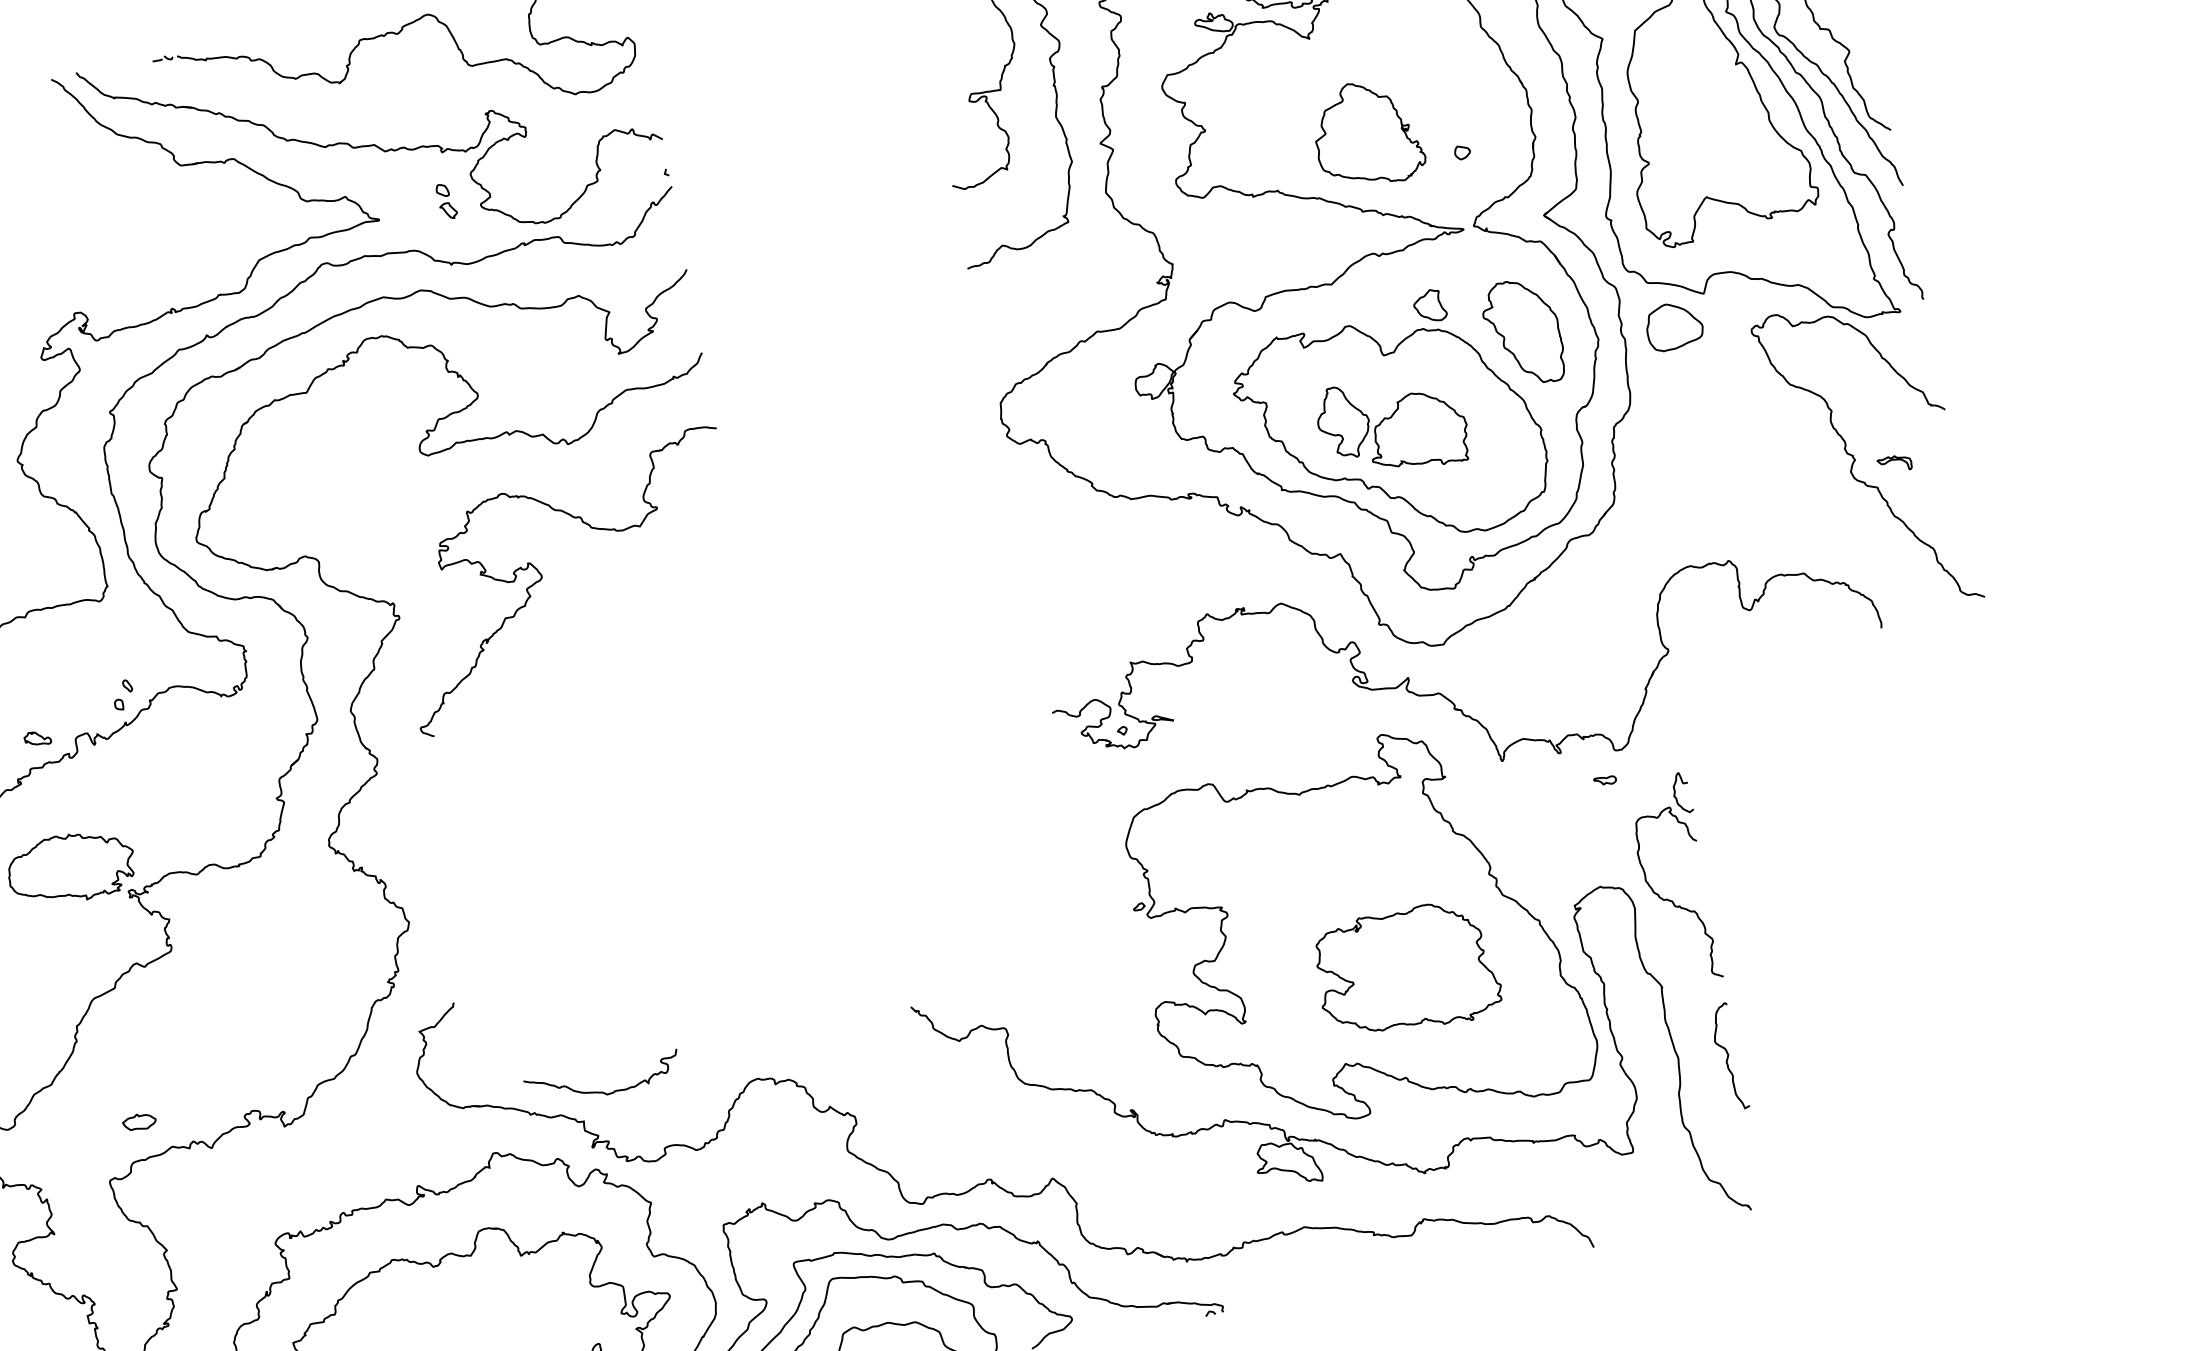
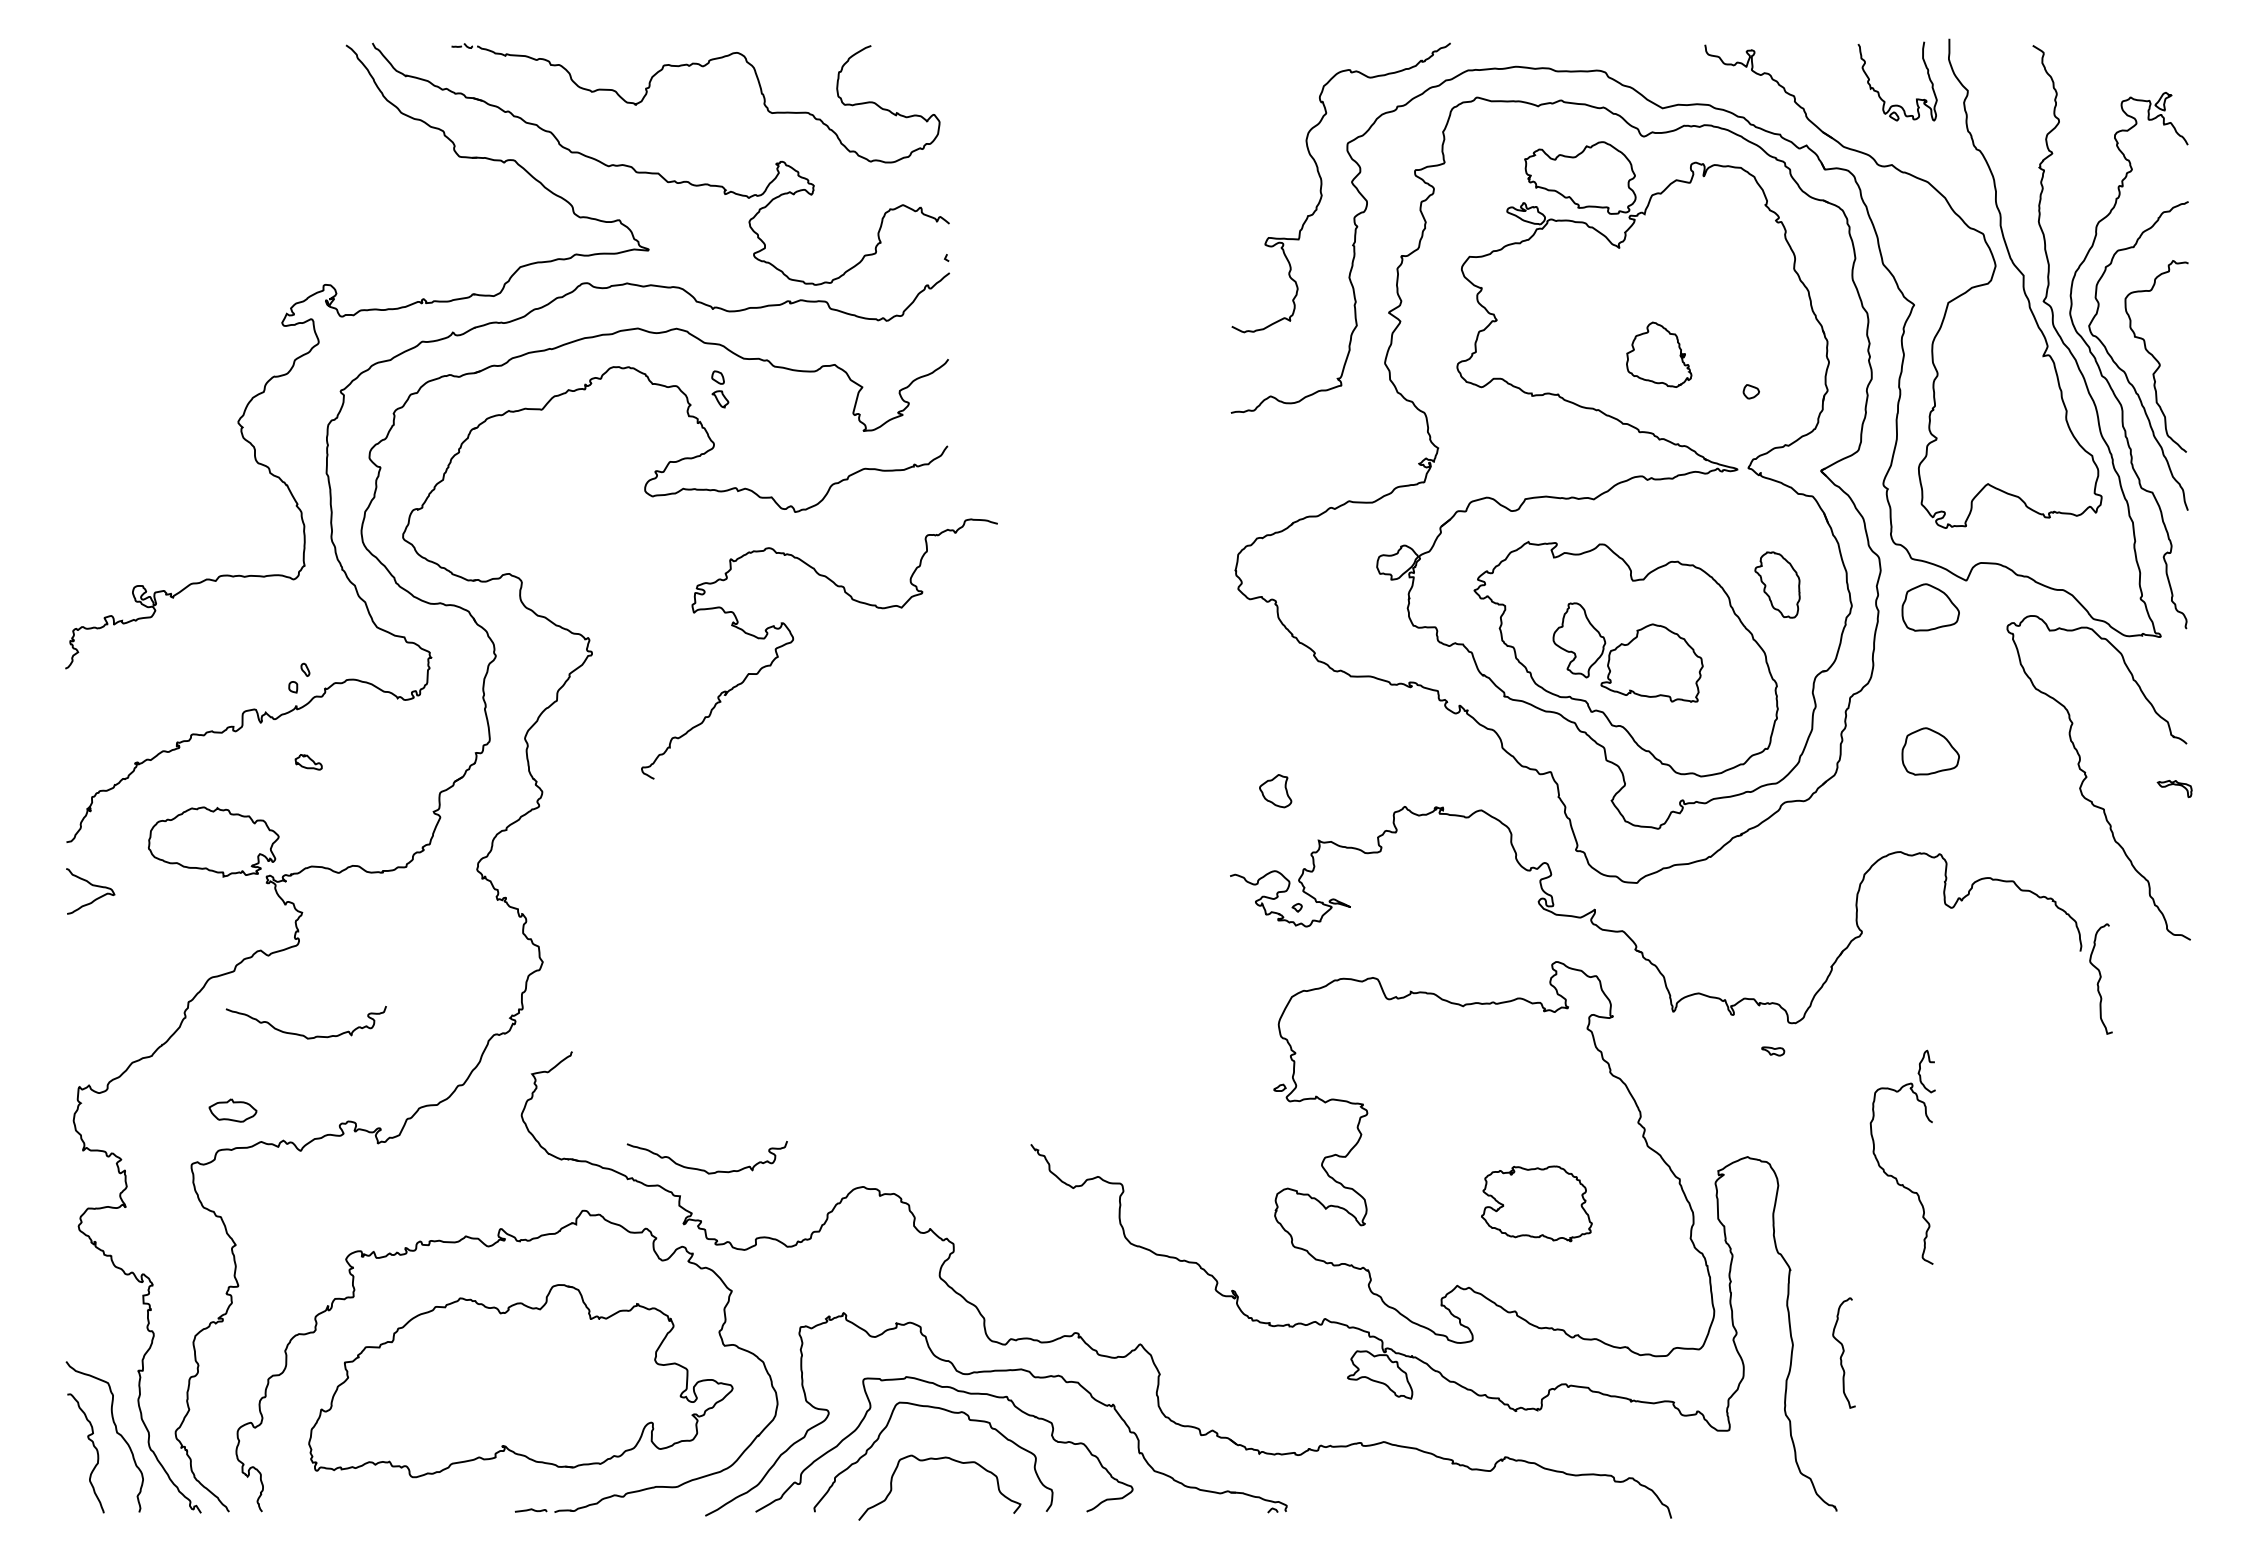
part: (1366, 133) -> (1658, 354), size x0.6
part: (446, 201) -> (720, 389), moved
part: (1429, 306) -> (1275, 791), moved
part: (1523, 332) -> (1777, 584), size x0.6
part: (1894, 463) -> (2174, 788), moved
part: (1700, 464) -> (1930, 751), added
curve: (542, 575) -> (794, 638), moved
curve: (1905, 650) -> (2100, 978), added
part: (37, 738) -> (308, 762), moved
part: (1668, 899) -> (1892, 1175), moved
part: (1406, 970) -> (1536, 1203), size x0.6
curve: (193, 1035) -> (303, 1034), added
part: (139, 1121) -> (232, 1110), size x1.4

